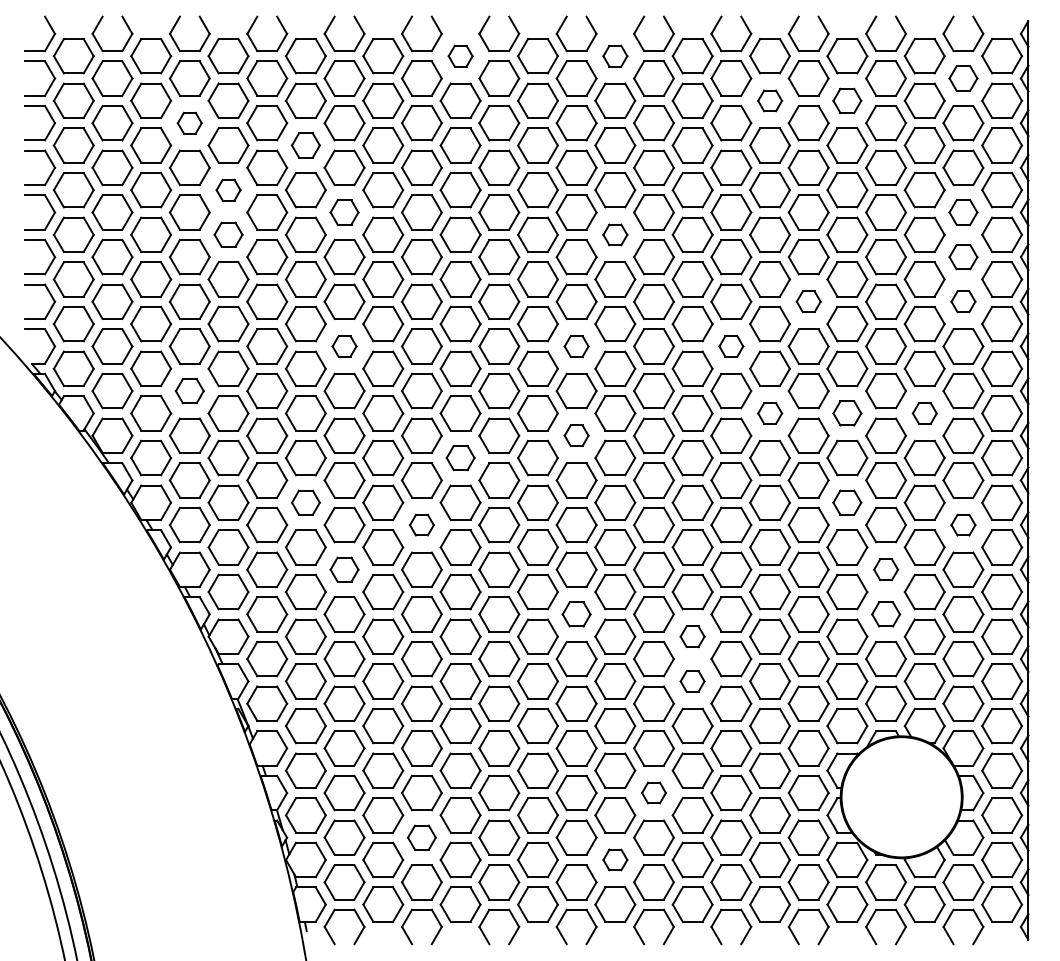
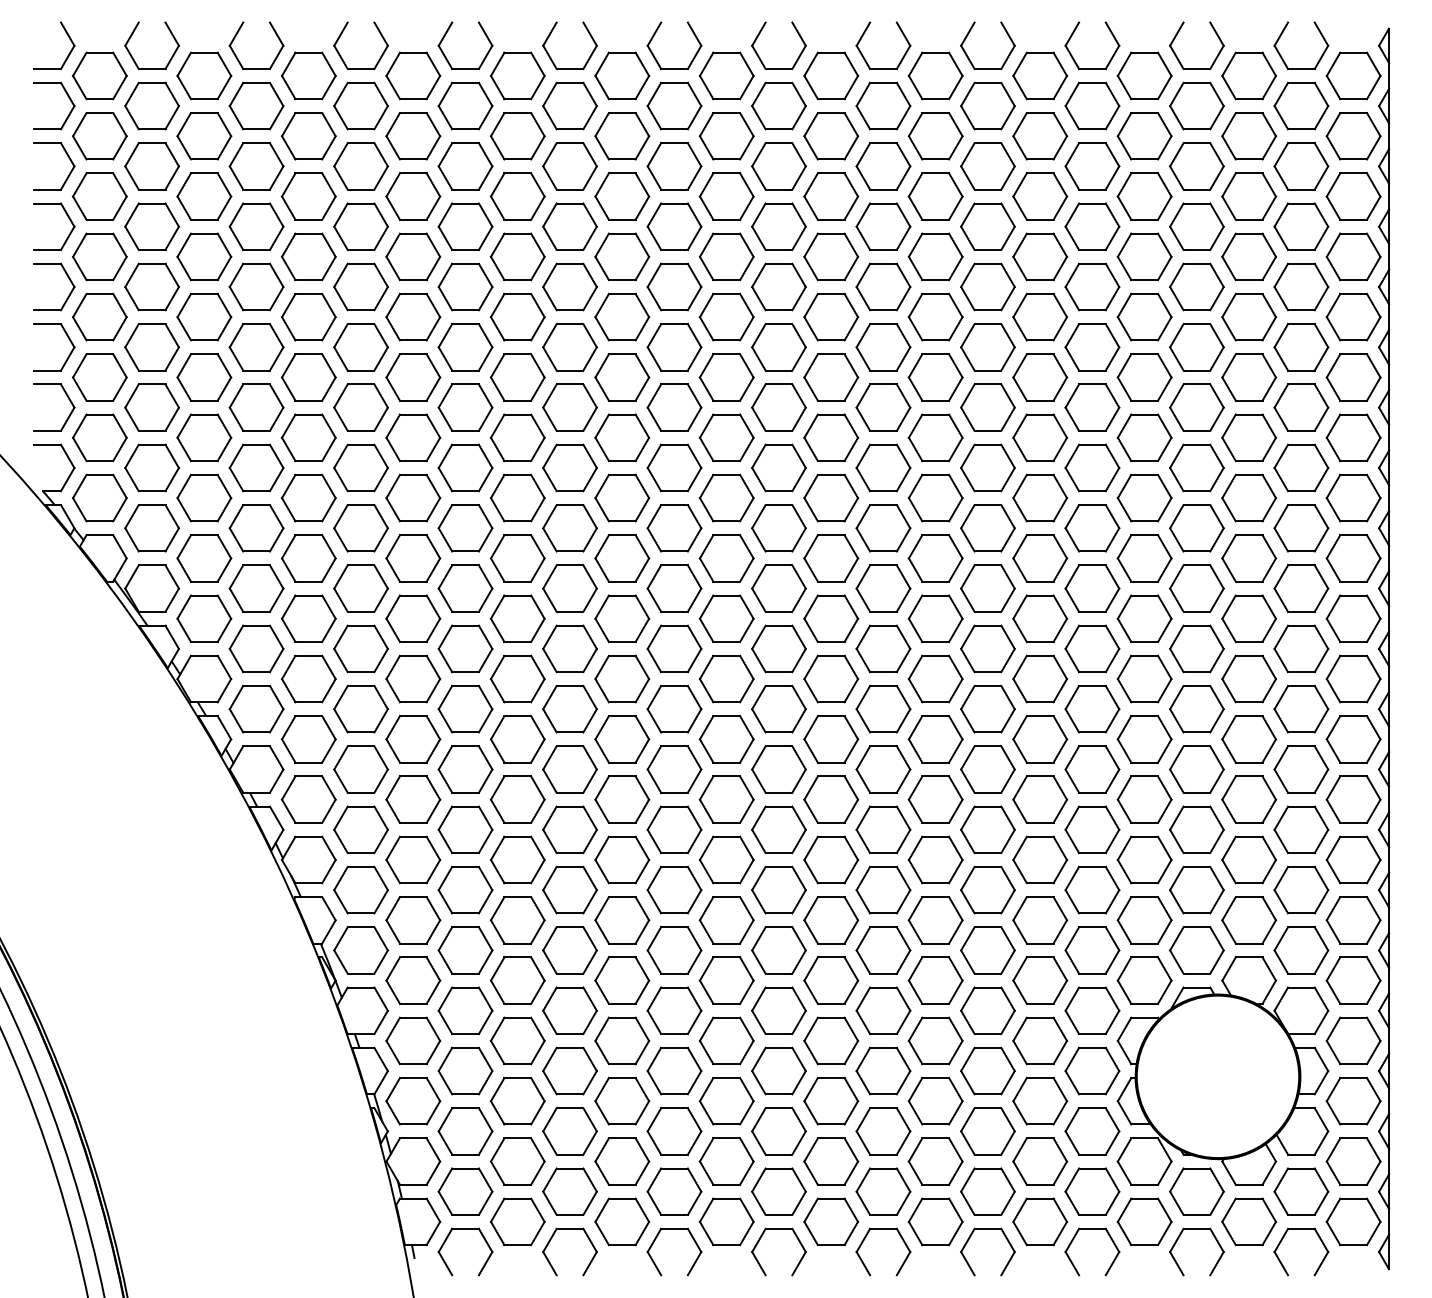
part: (460, 55) -> (622, 75), size x1.67
part: (615, 55) -> (831, 75), size x1.67
part: (963, 78) -> (1301, 105), size x1.43
part: (770, 101) -> (1040, 136), size x1.67
part: (847, 101) -> (1144, 136), size x1.43
part: (189, 123) -> (256, 166), size x1.67
part: (306, 145) -> (413, 196), size x1.43
part: (228, 189) -> (308, 256), size x1.67
part: (344, 212) -> (465, 286), size x1.43
part: (963, 212) -> (1301, 286), size x1.43
part: (228, 234) -> (308, 316), size x1.43
part: (615, 235) -> (831, 317), size x1.67
part: (963, 257) -> (1301, 347), size x1.43
part: (808, 301) -> (1092, 407), size x1.67
part: (963, 301) -> (1301, 407), size x1.67
part: (344, 346) -> (465, 467), size x1.67
part: (576, 346) -> (778, 467), size x1.67
part: (731, 346) -> (987, 467), size x1.67
part: (189, 391) -> (256, 528), size x1.43
part: (770, 413) -> (1040, 558), size x1.67
part: (847, 413) -> (1144, 558), size x1.43
part: (925, 413) -> (1249, 558), size x1.67
part: (576, 435) -> (778, 588), size x1.67
part: (460, 457) -> (622, 618), size x1.43
part: (306, 502) -> (413, 678), size x1.43
part: (847, 502) -> (1144, 678), size x1.43
part: (421, 525) -> (569, 709), size x1.67
part: (963, 525) -> (1301, 709), size x1.67
part: (344, 569) -> (465, 769), size x1.43
part: (885, 569) -> (1196, 769), size x1.67
part: (576, 614) -> (778, 829), size x1.43
part: (885, 614) -> (1196, 829), size x1.43
part: (692, 636) -> (935, 859), size x1.67
part: (692, 681) -> (935, 920), size x1.67
part: (654, 792) -> (883, 1070), size x1.67
part: (421, 837) -> (569, 1131), size x1.43
part: (615, 859) -> (831, 1161), size x1.67

